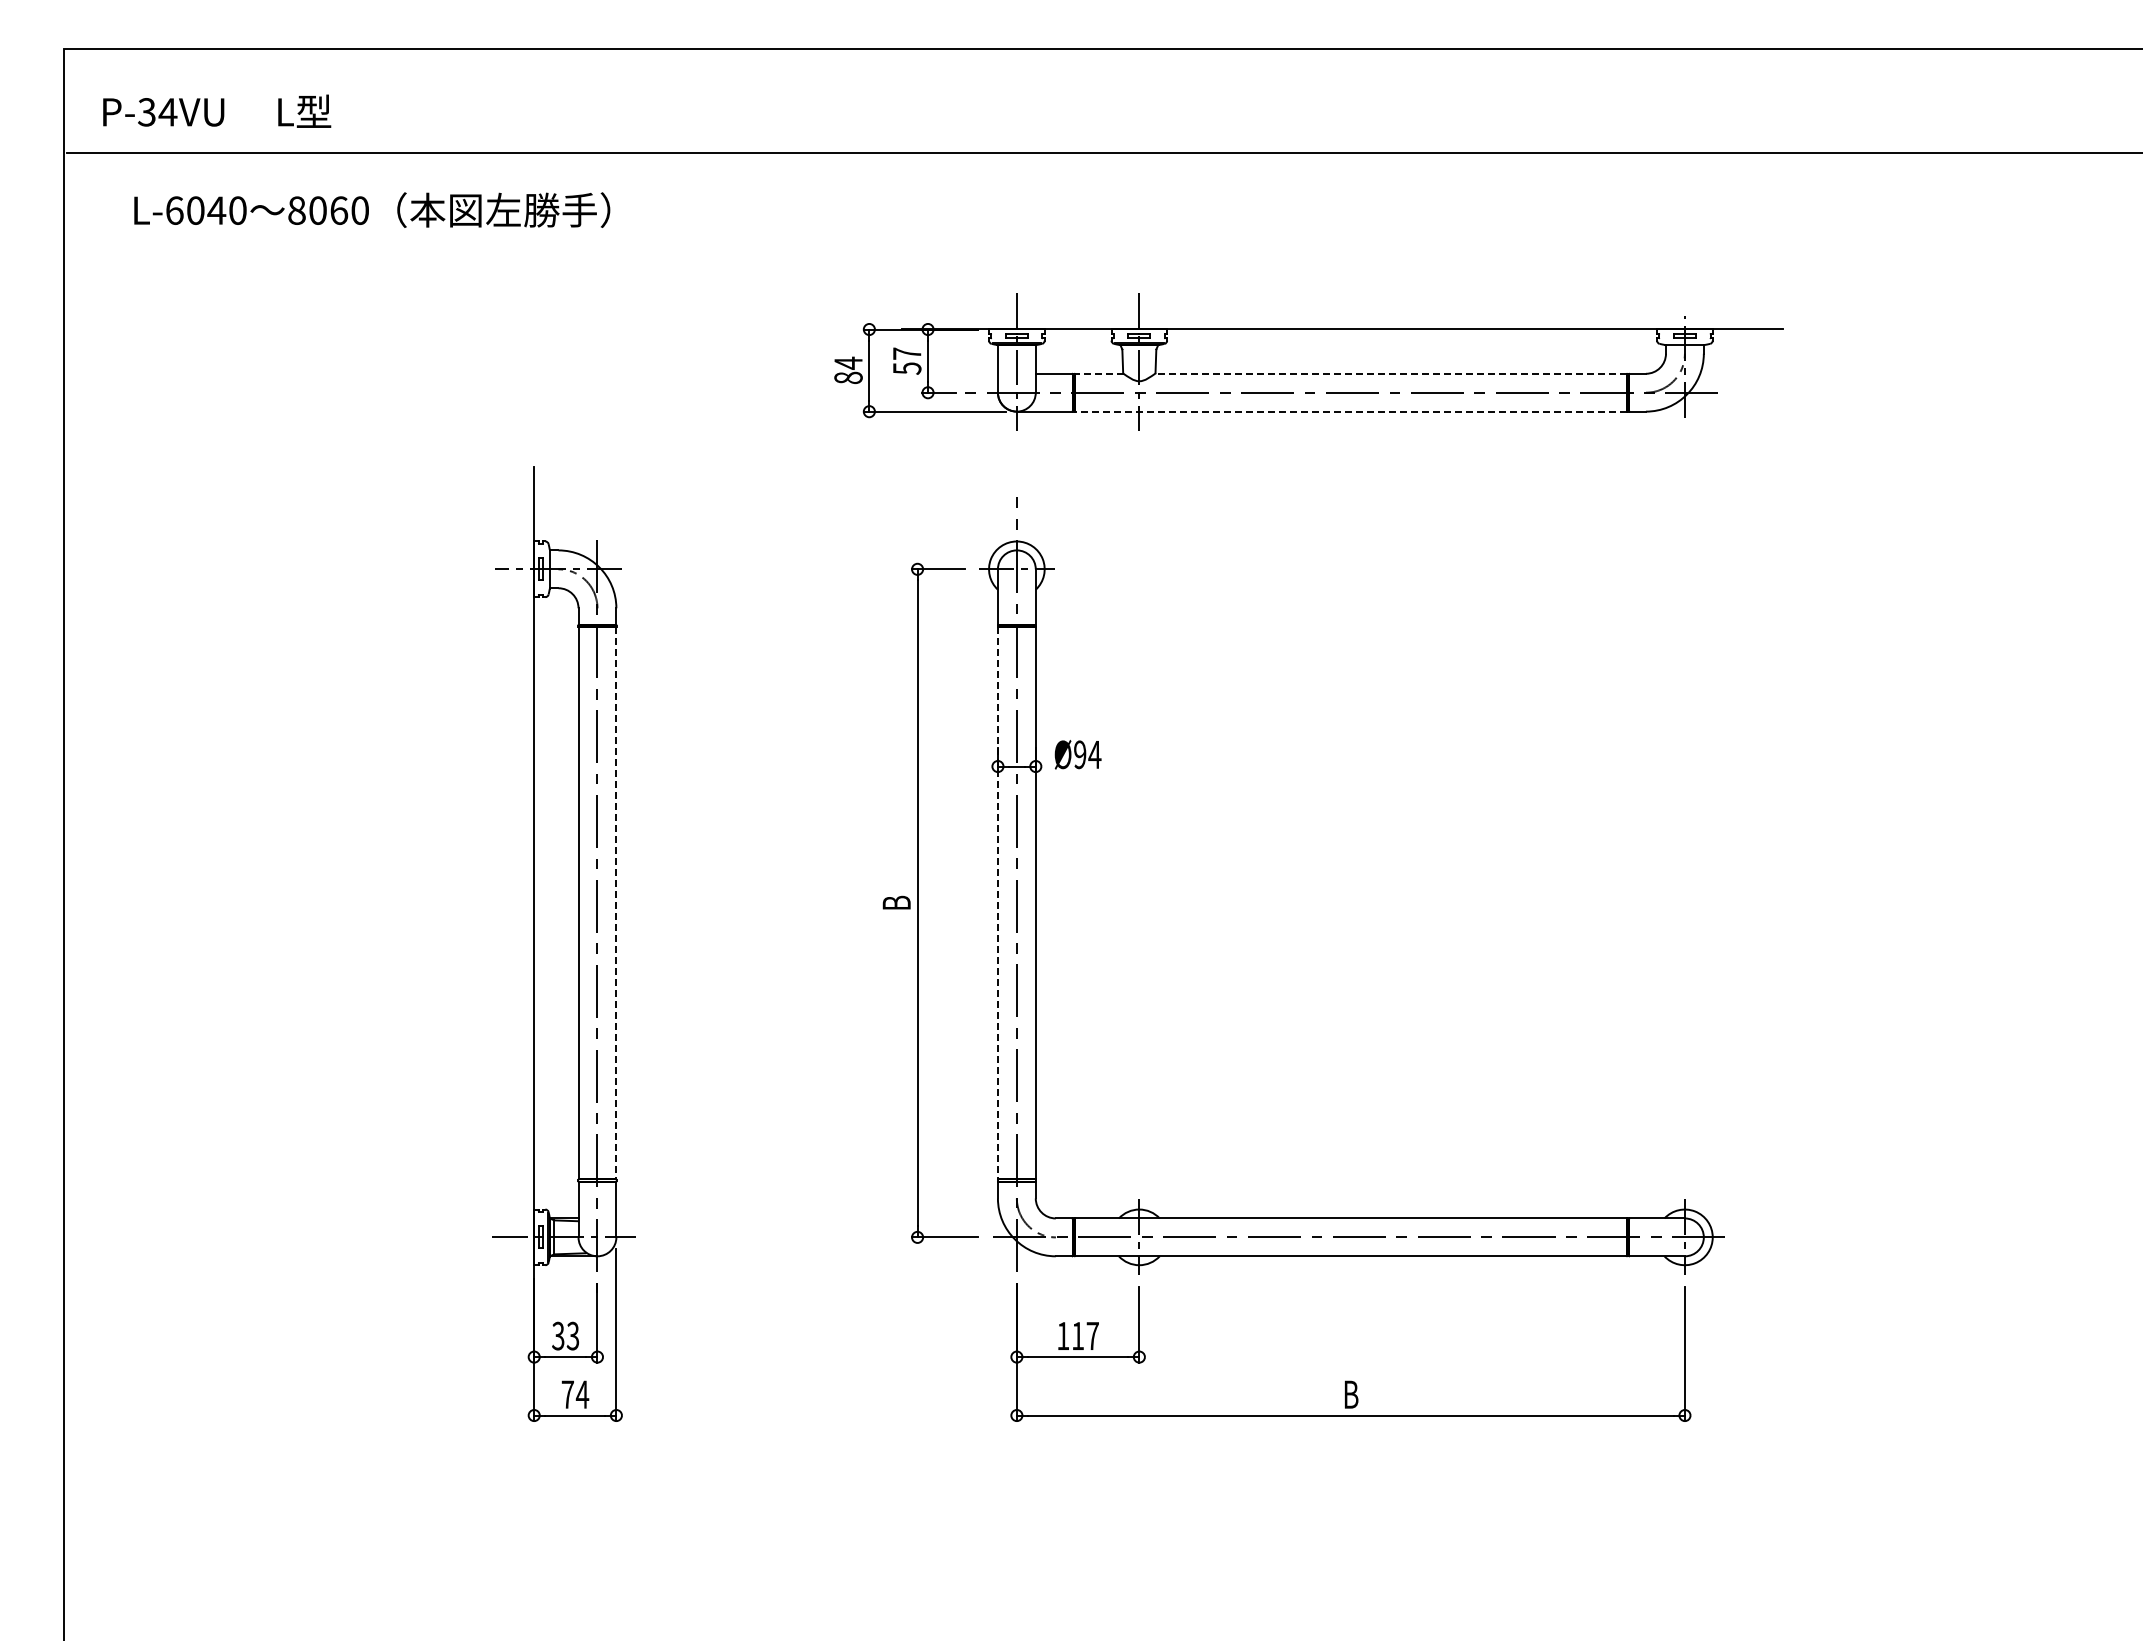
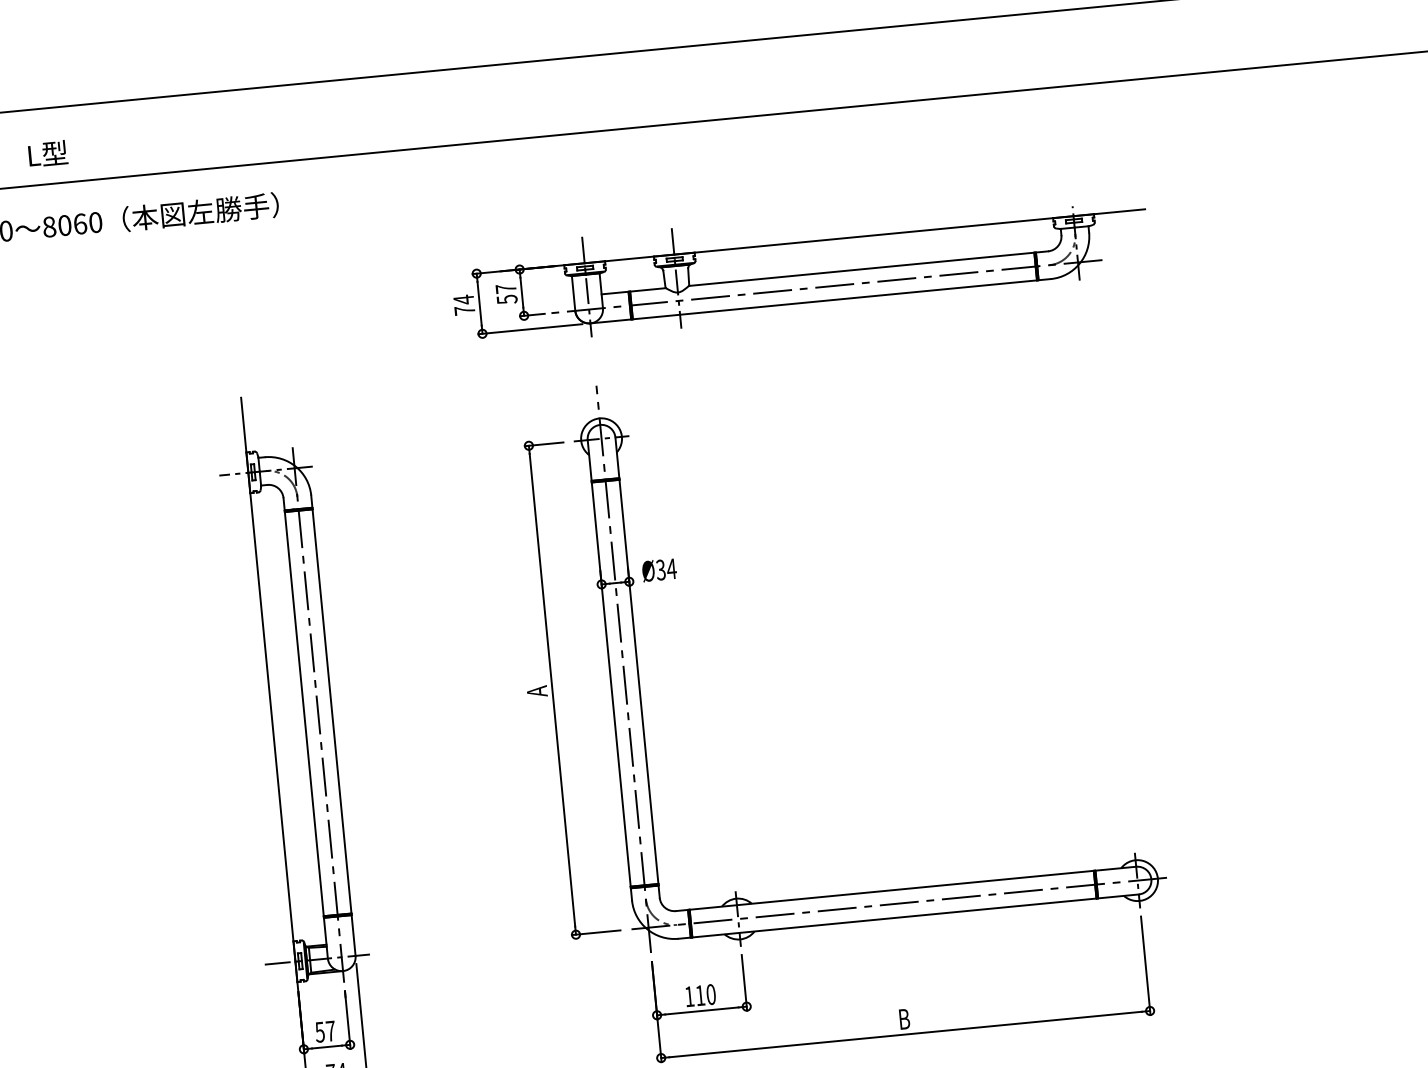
line: (1098, 373) -> (647, 289), dashed -> solid
line: (1391, 373) -> (861, 269), dashed -> solid
text: (848, 377) -> (464, 310), 84 -> 74
line: (1350, 411) -> (834, 299), dashed -> solid
text: (1079, 754) -> (660, 569), Ø94 -> Ø34
line: (616, 903) -> (332, 711), dashed -> solid
text: (896, 903) -> (537, 691), B -> A
line: (997, 903) -> (610, 684), dashed -> solid
text: (565, 1335) -> (325, 1031), 33 -> 57
text: (1092, 1335) -> (710, 994), 117 -> 110

